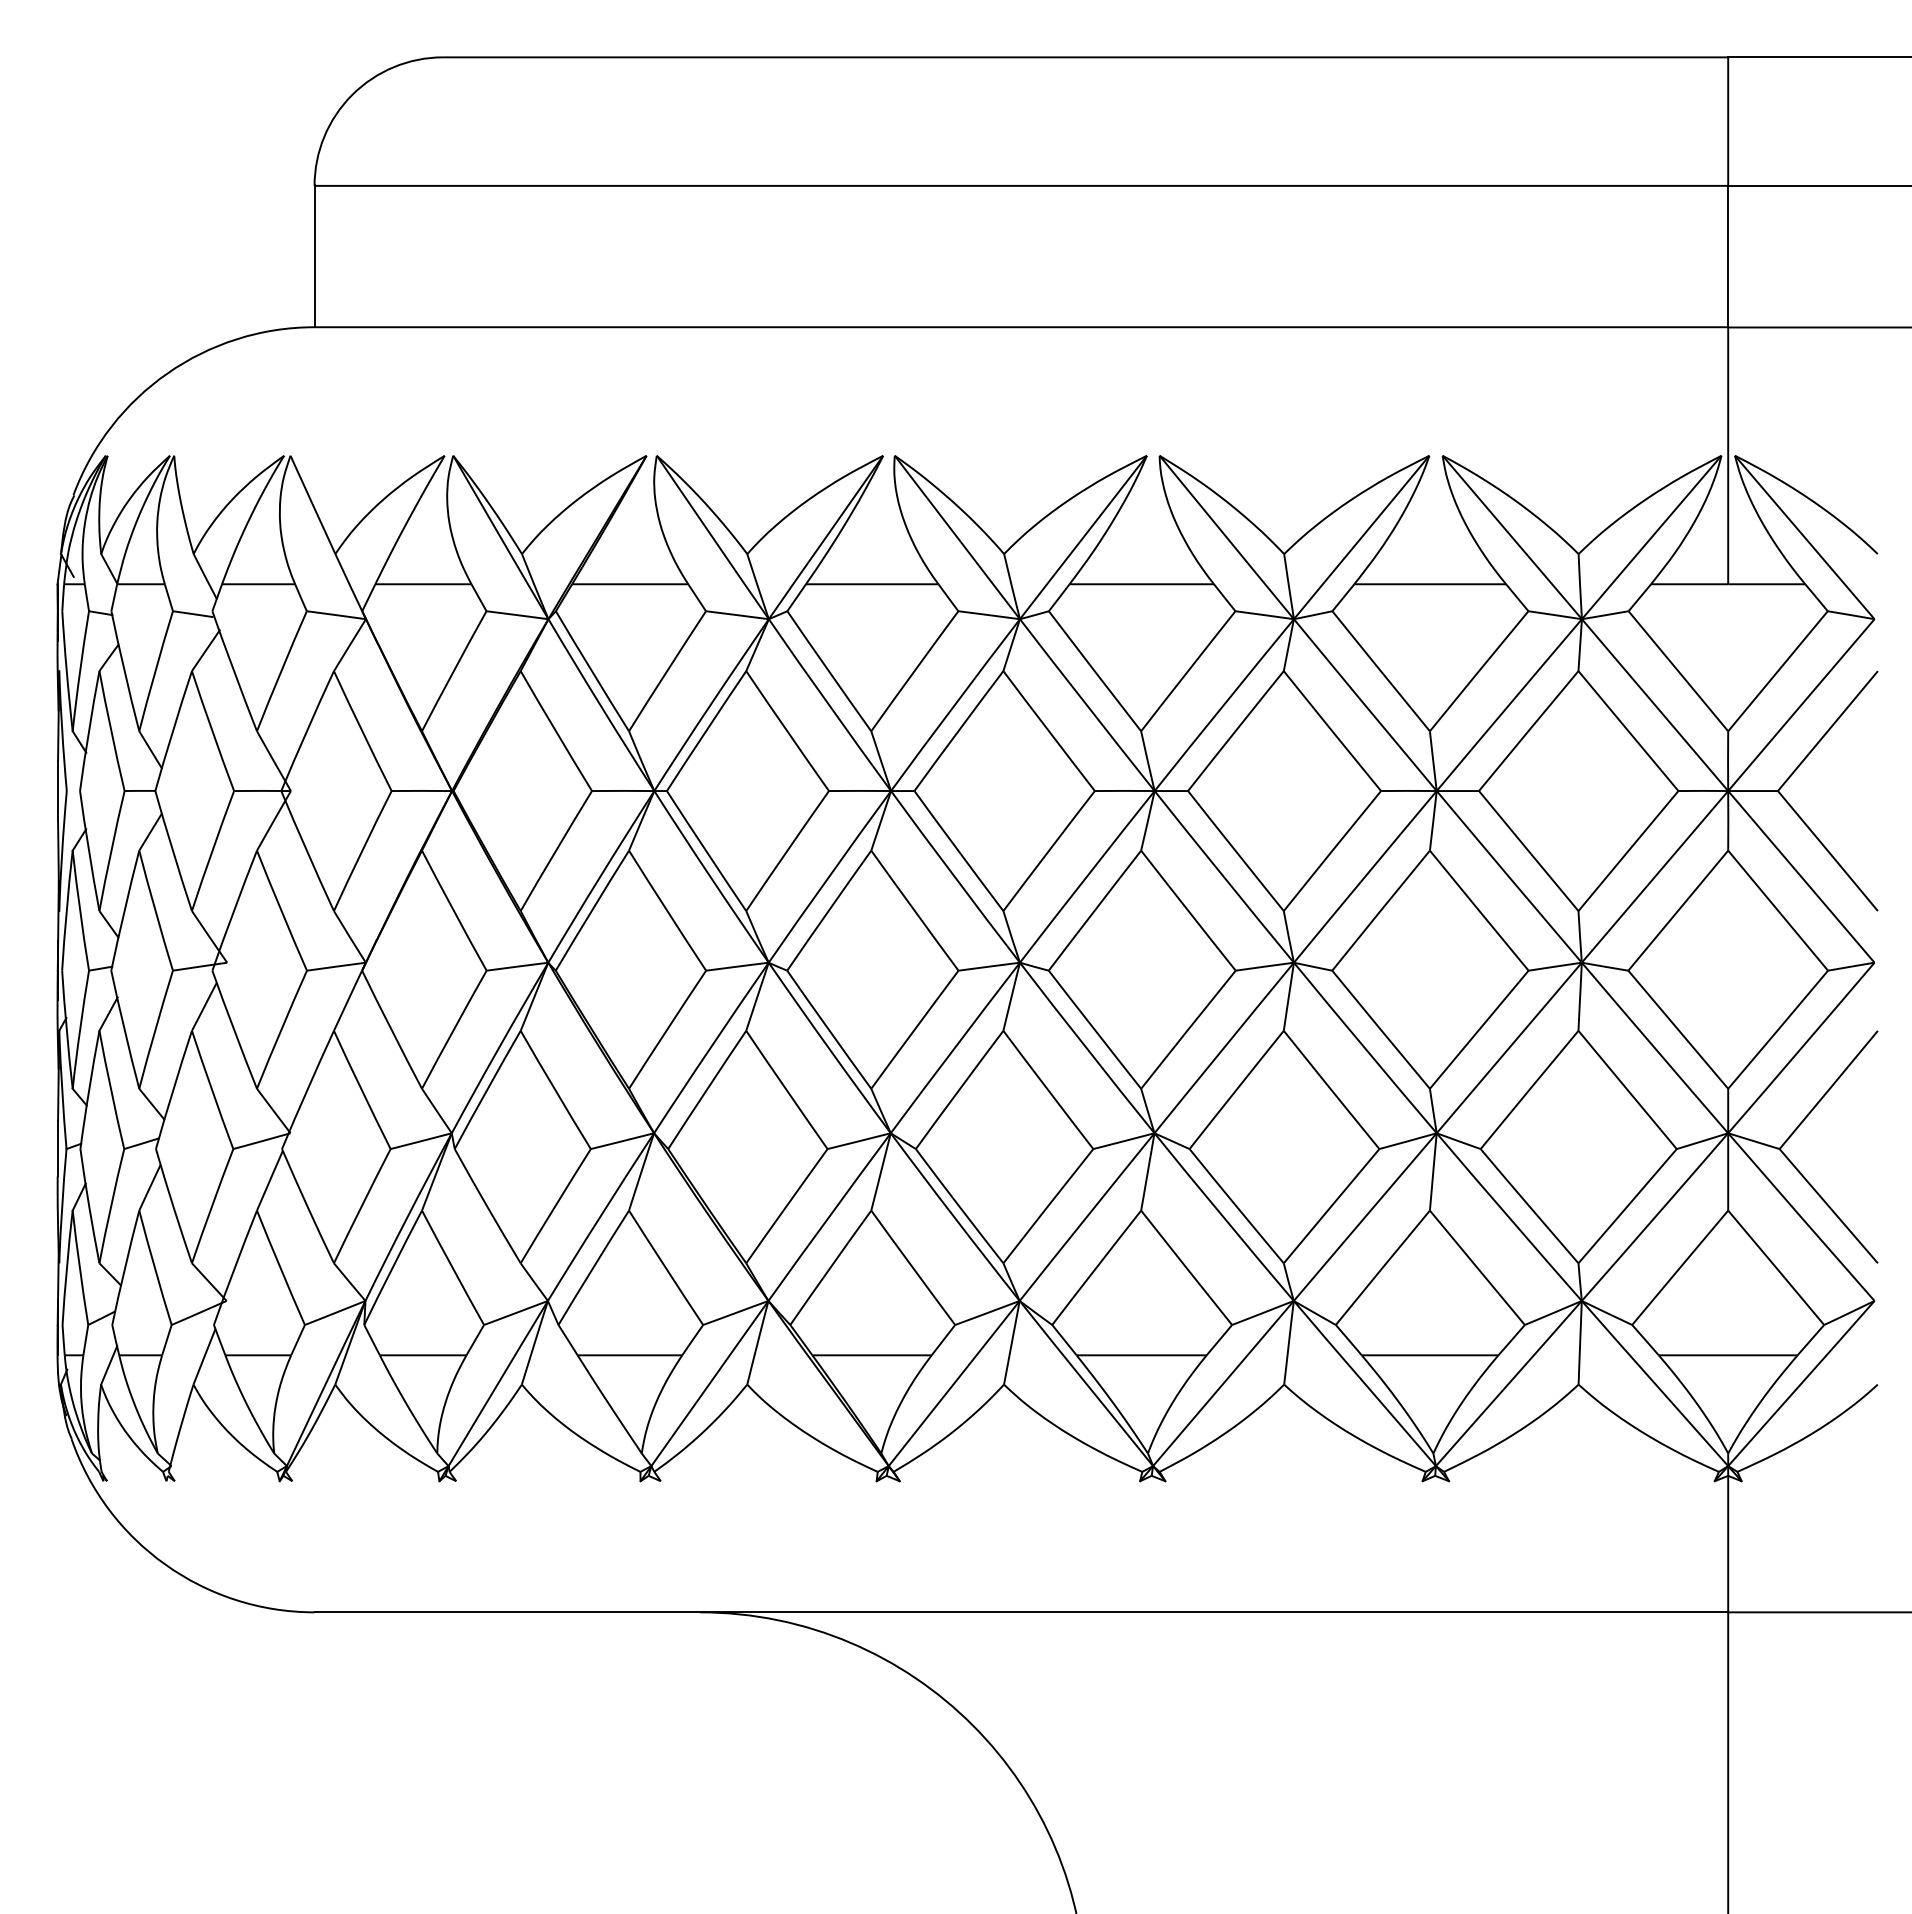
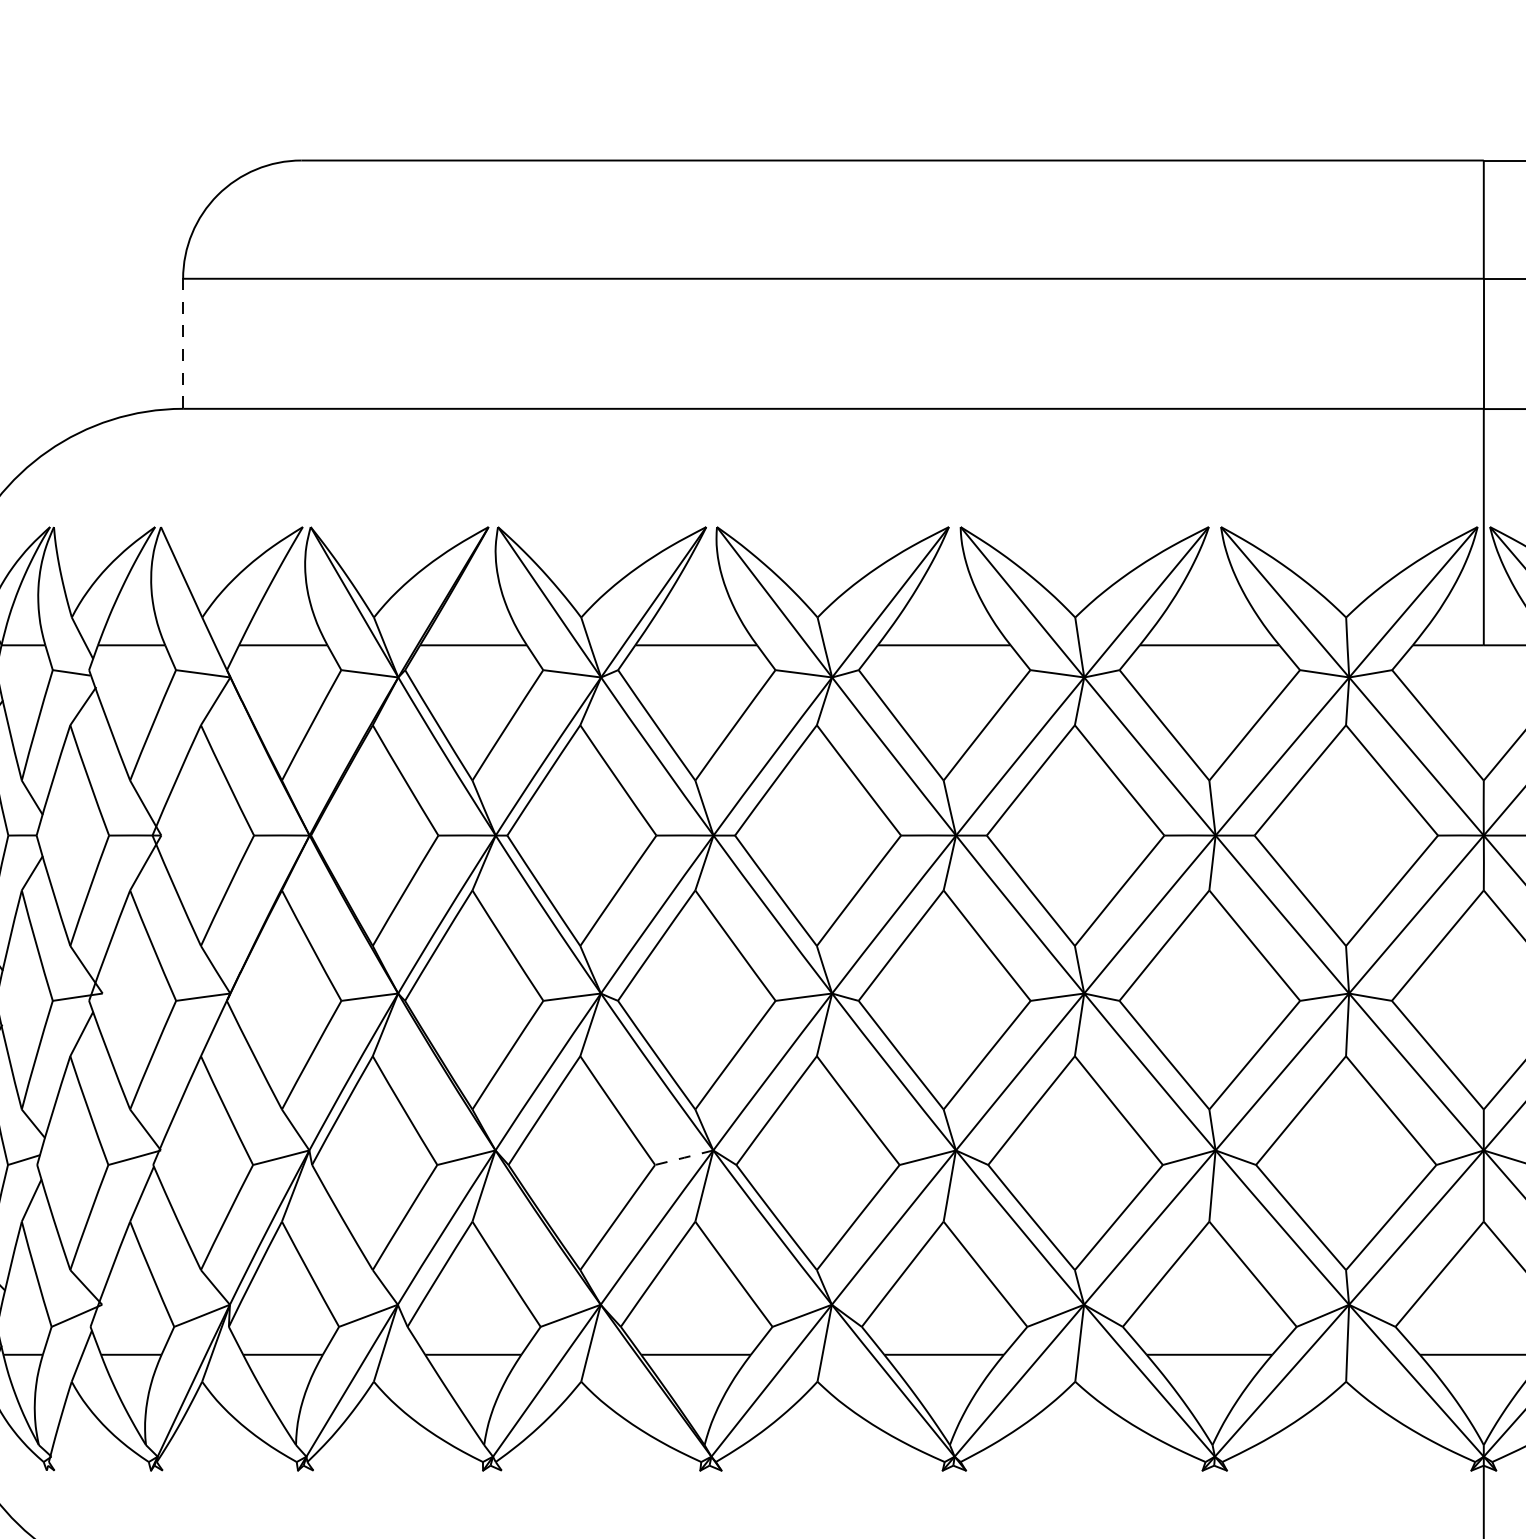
line: (314, 256) -> (183, 343), solid -> dashed
line: (859, 1141) -> (684, 1158), solid -> dashed

